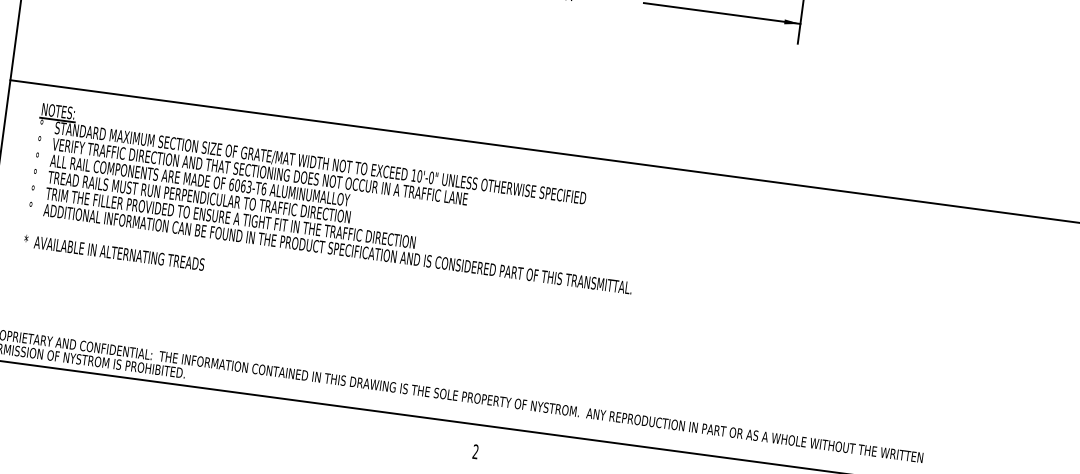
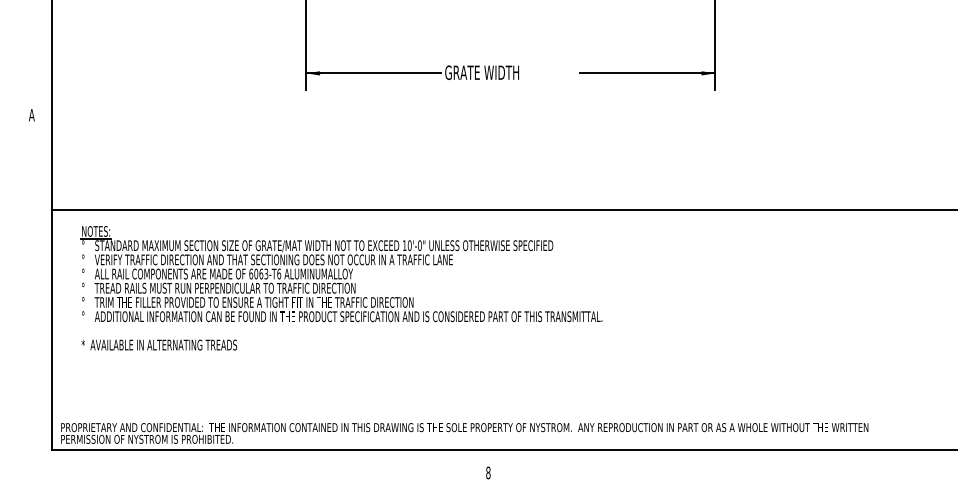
text: (475, 451) -> (488, 472), 2 -> 8

